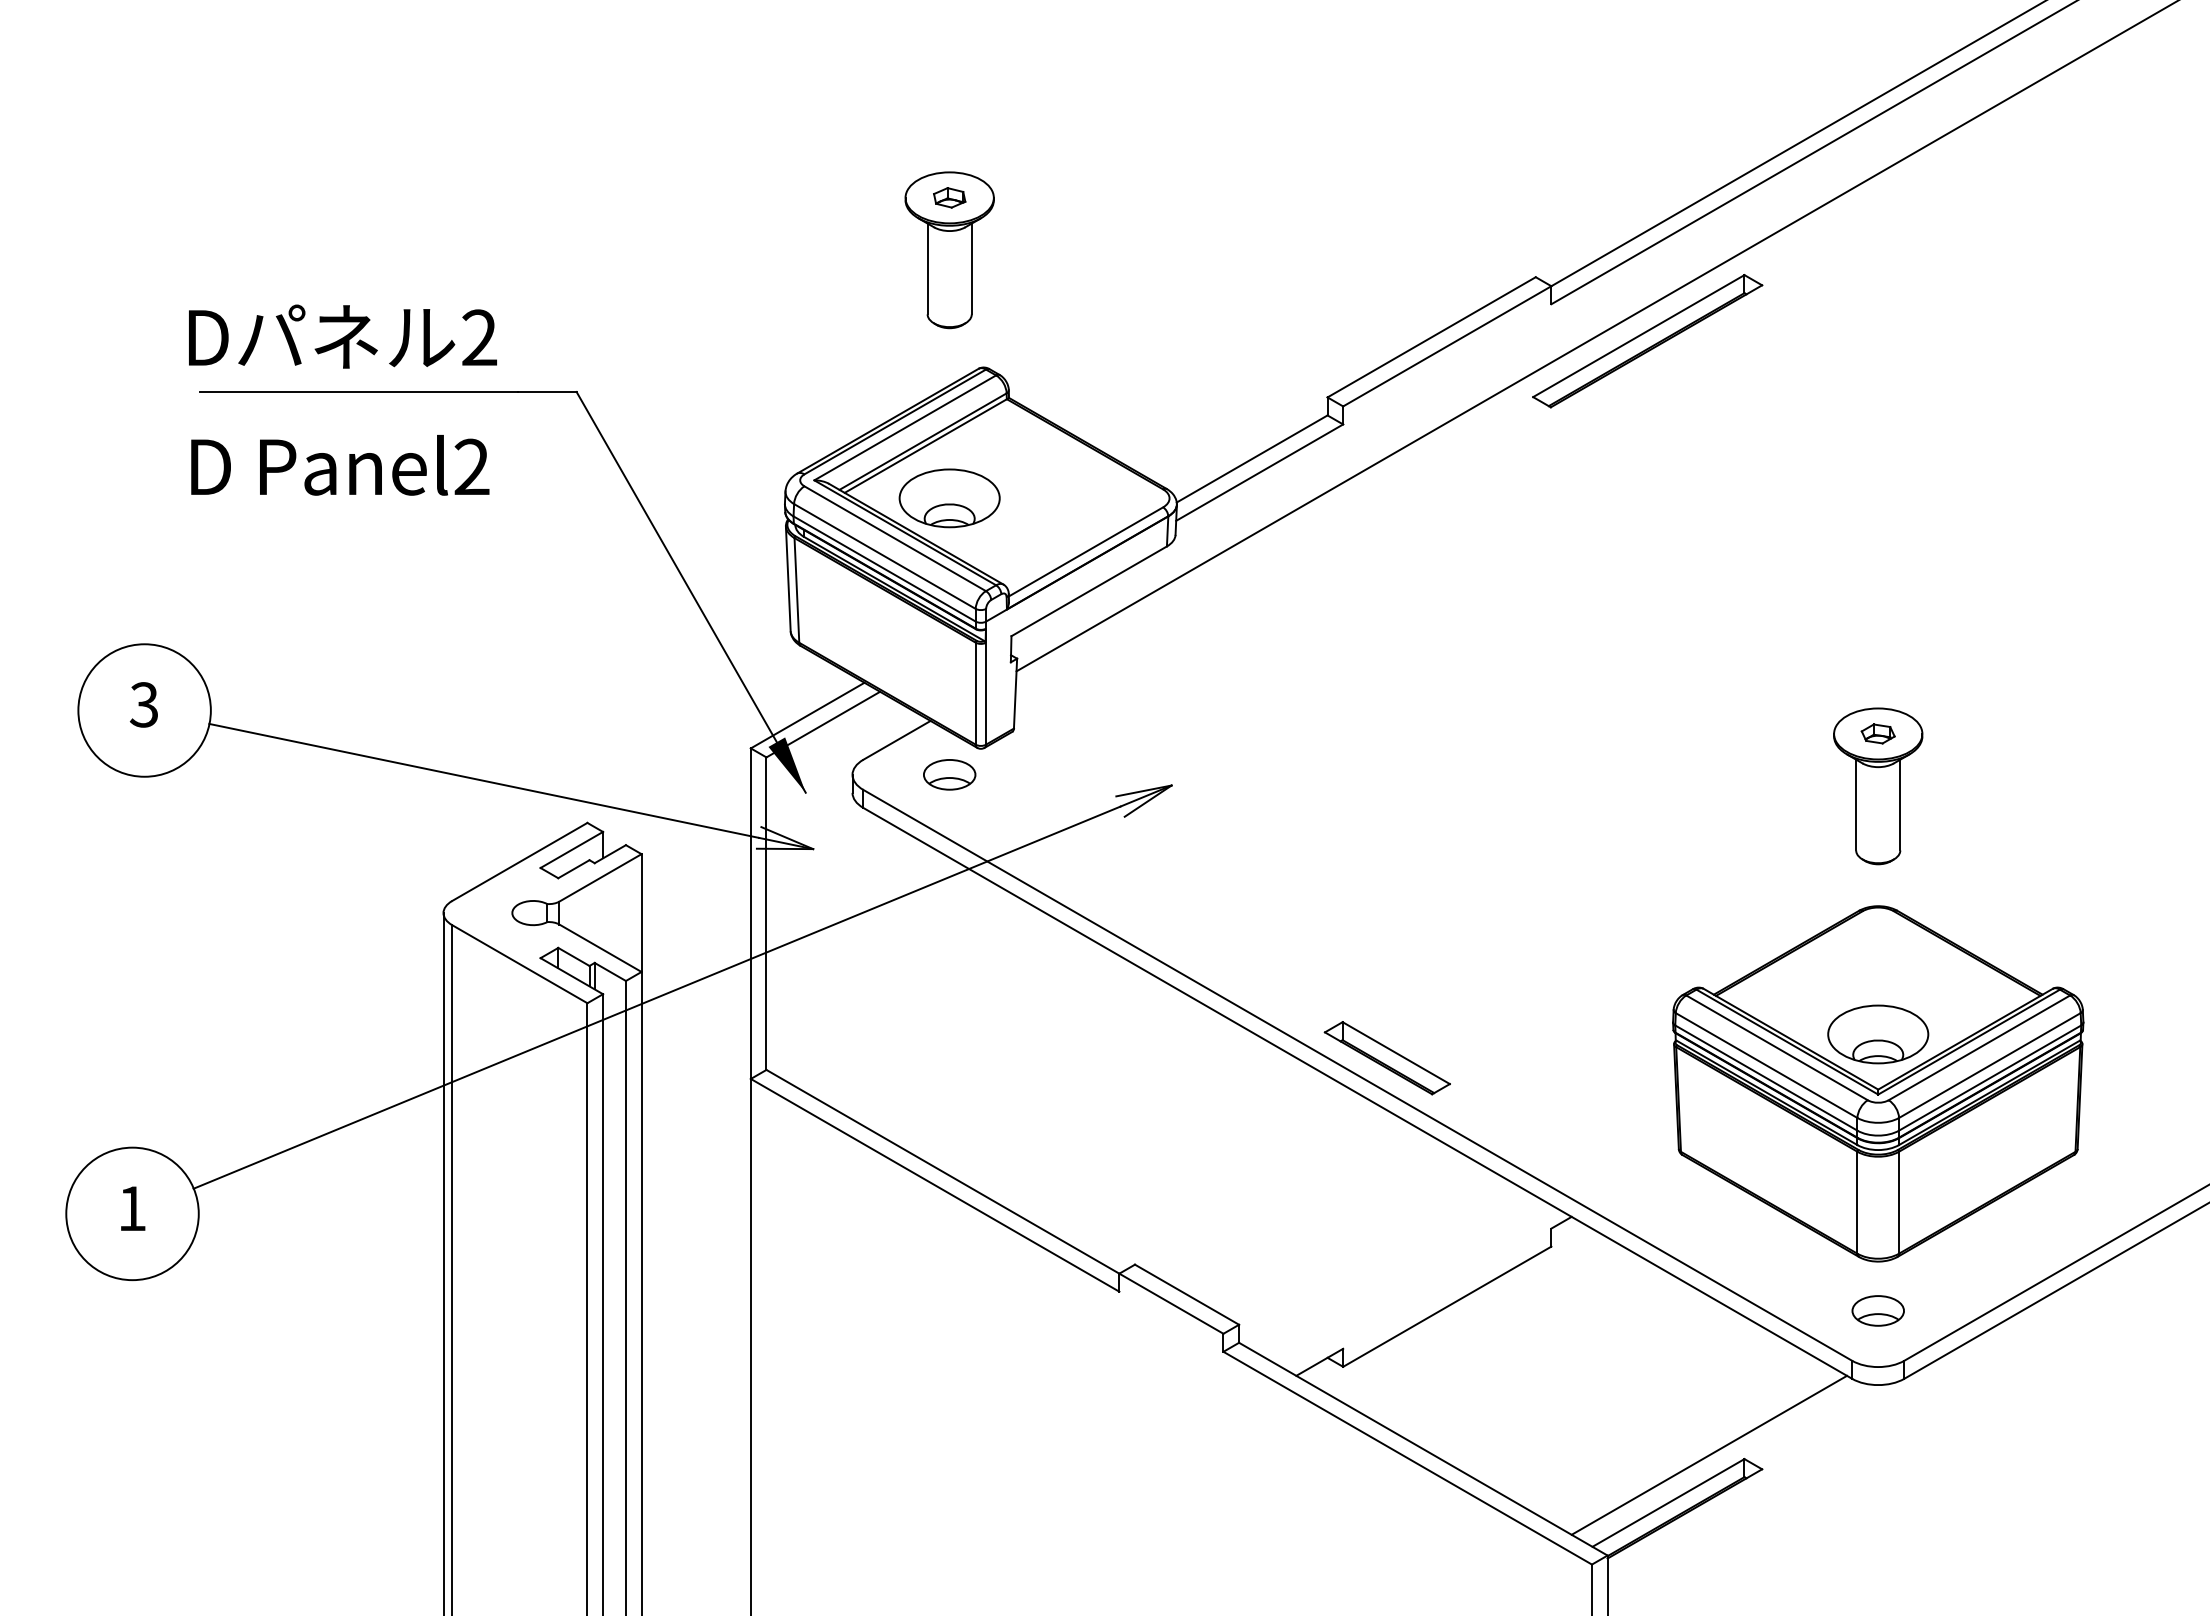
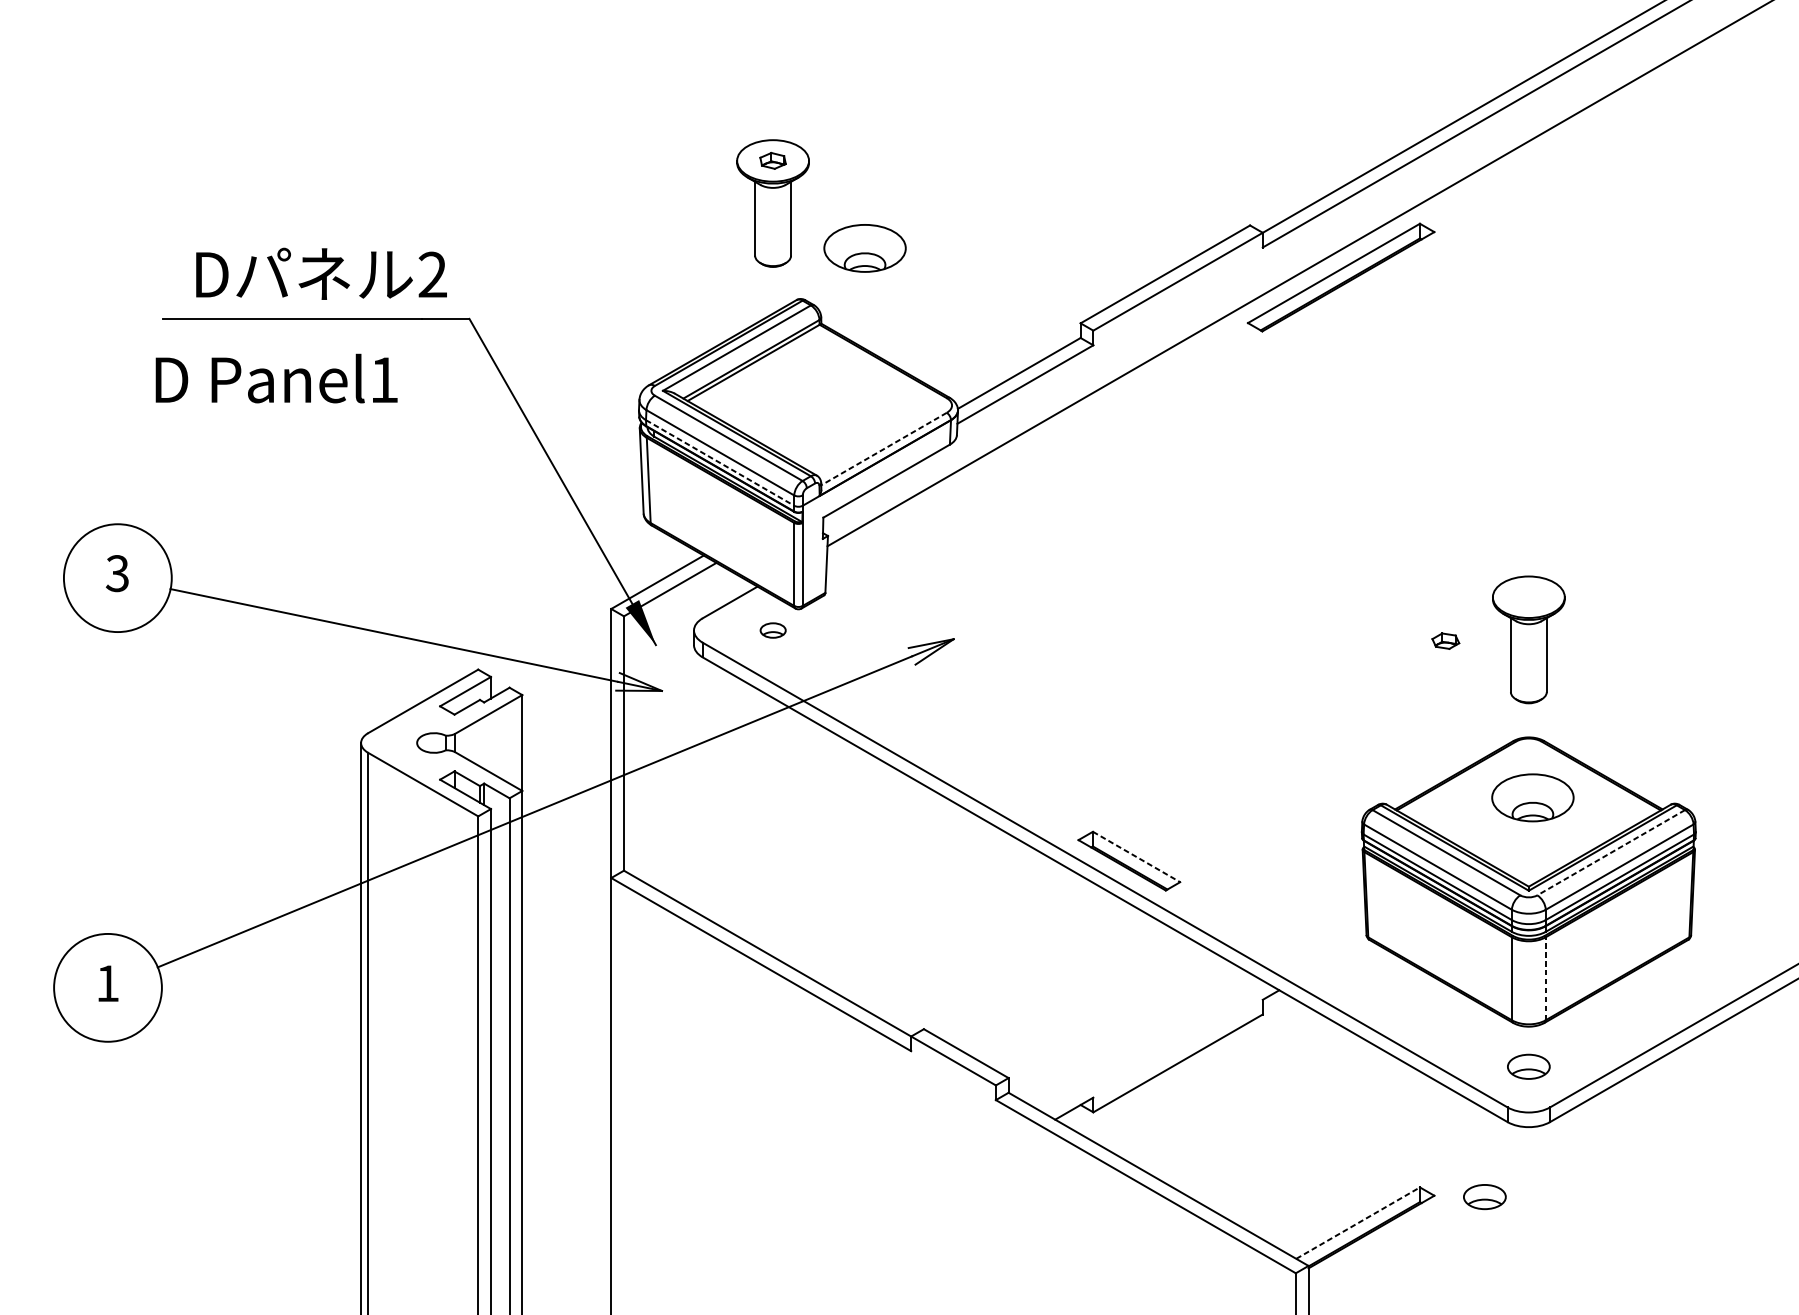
text: (342, 336) -> (321, 273), moved
text: (471, 466) -> (383, 379), Panel2 -> Panel1
part: (949, 498) -> (864, 248), moved
line: (1085, 552) -> (883, 449), solid -> dashed
line: (885, 569) -> (720, 463), solid -> dashed
part: (1877, 733) -> (1445, 640), moved
part: (949, 774) -> (772, 630), size x0.6
part: (1878, 1034) -> (1533, 797), moved
line: (1979, 1047) -> (1611, 852), solid -> dashed
line: (1396, 1053) -> (1136, 857), solid -> dashed
line: (1899, 1202) -> (1546, 978), solid -> dashed
line: (1709, 1454) -> (1391, 1183), removed
part: (1823, 1470) -> (1484, 1196), added
line: (1668, 1502) -> (1358, 1222), solid -> dashed

